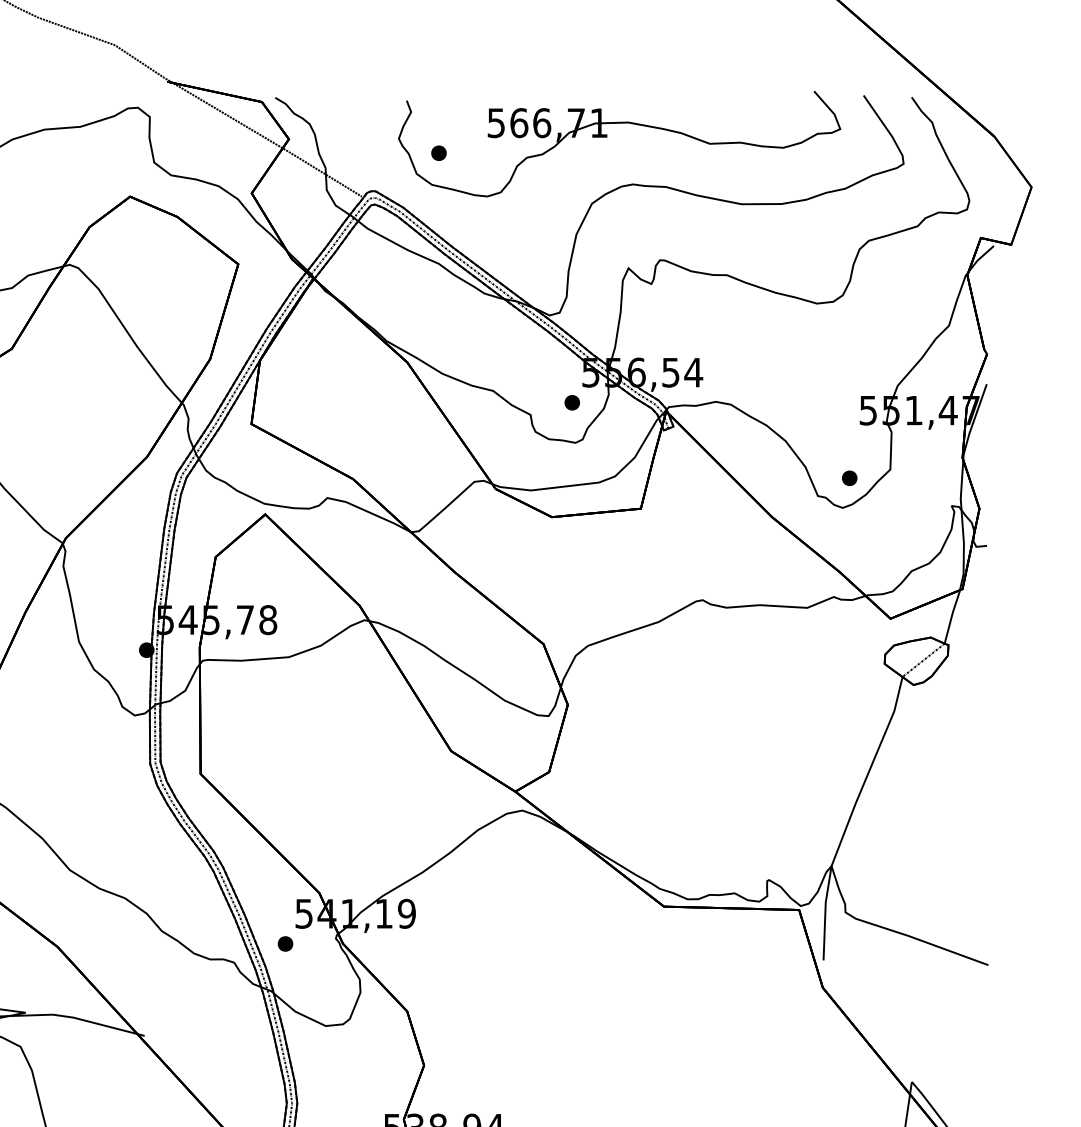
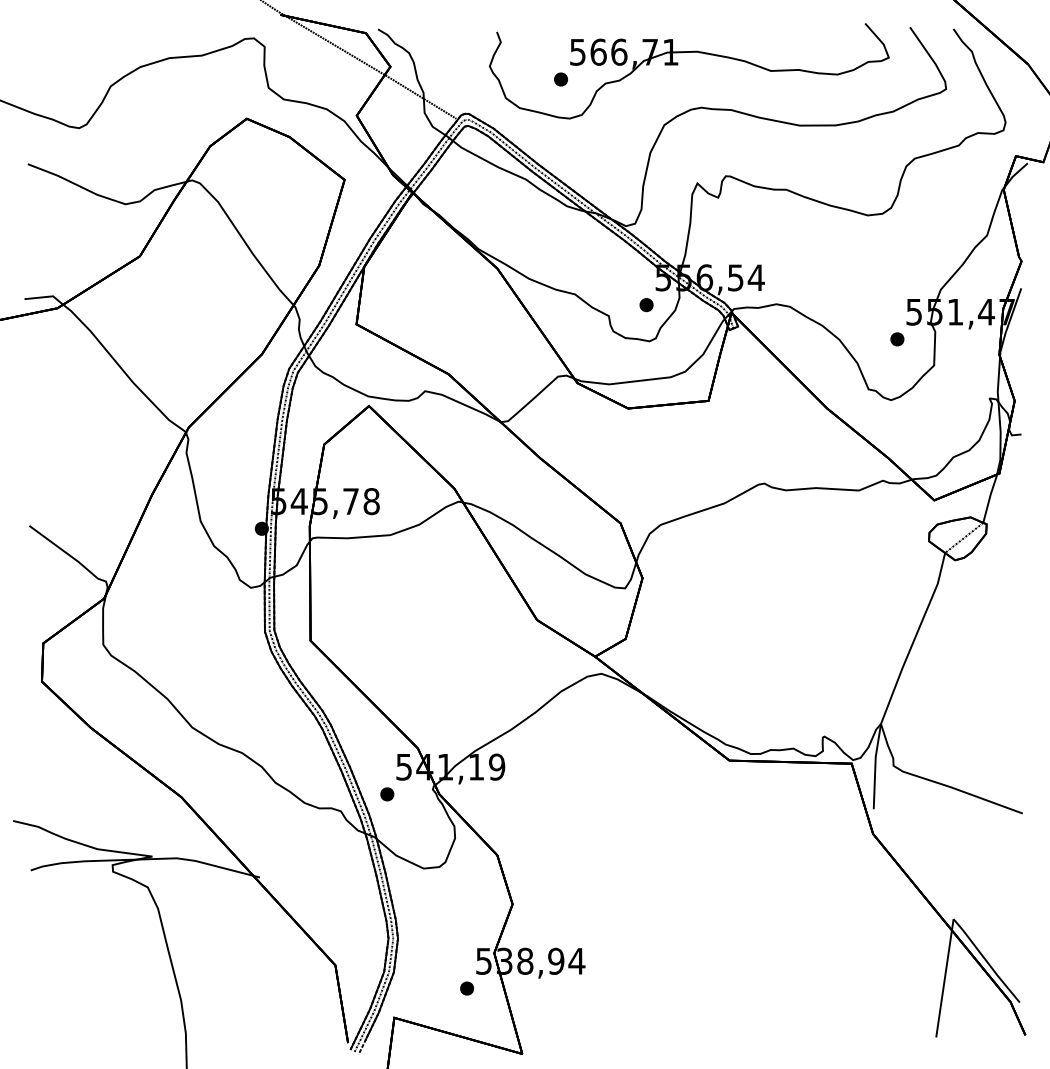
part: (438, 153) -> (560, 79), moved
part: (849, 478) -> (897, 339), moved

